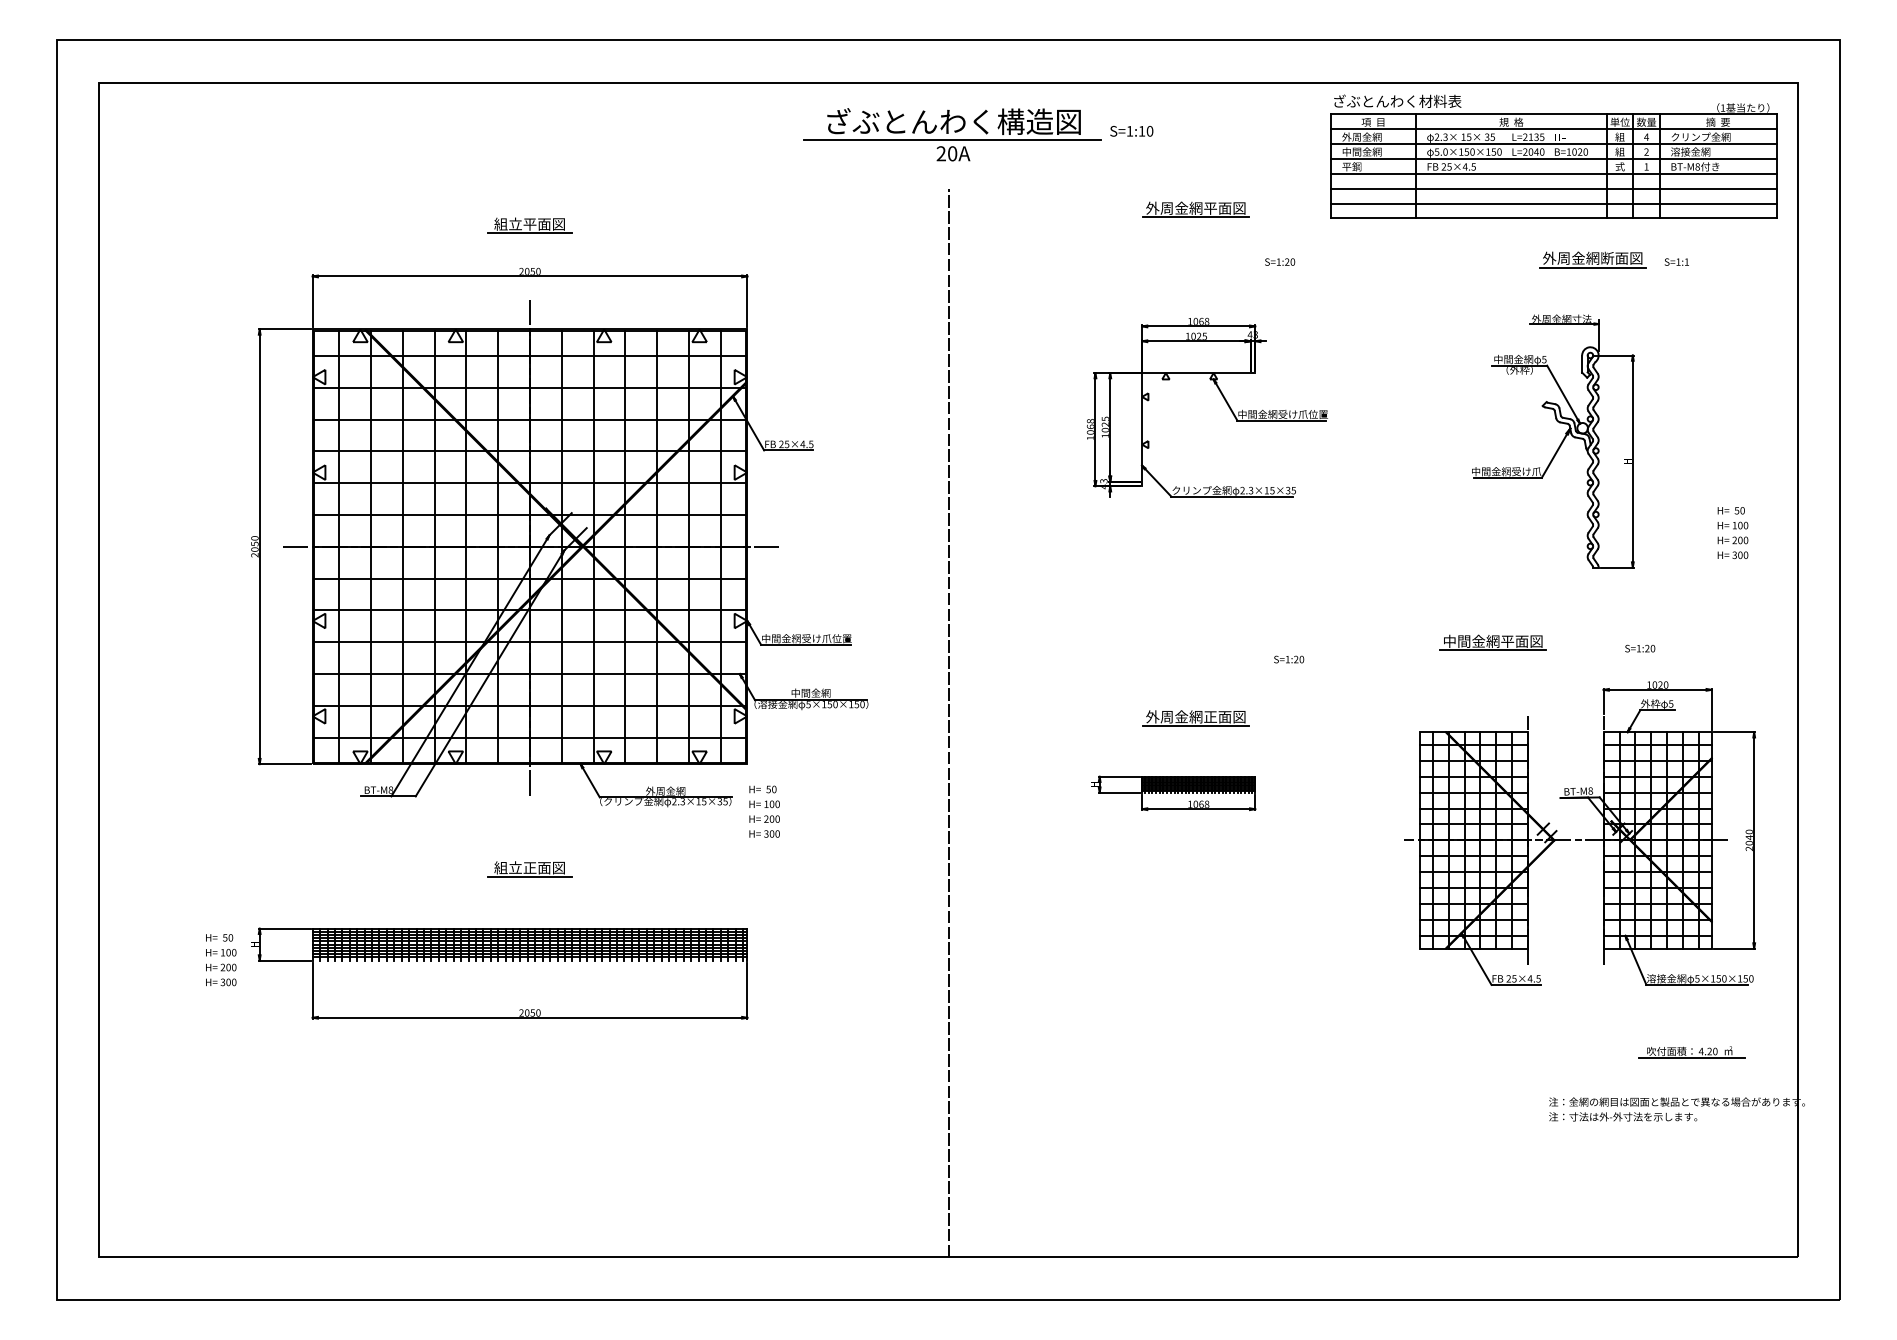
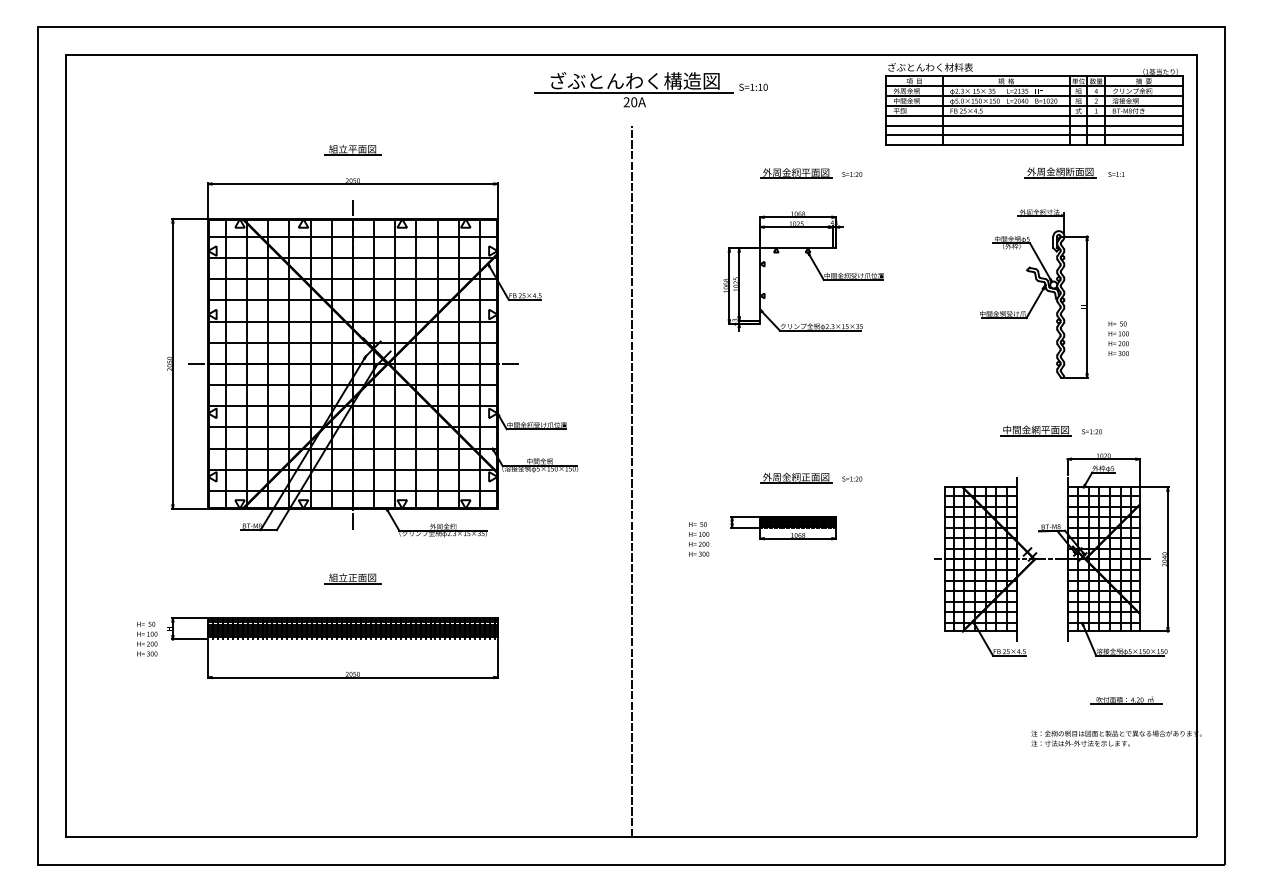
part: (1196, 209) -> (796, 173), moved
text: (1732, 532) -> (1118, 338), moved
part: (1492, 642) -> (1035, 430), moved
text: (1289, 658) -> (852, 478), moved
text: (765, 811) -> (699, 539), moved

